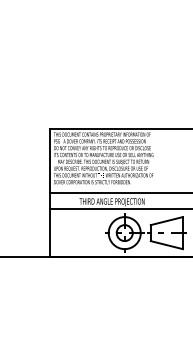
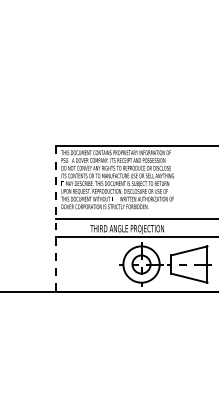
line: (49, 193) -> (56, 219), solid -> dashed

